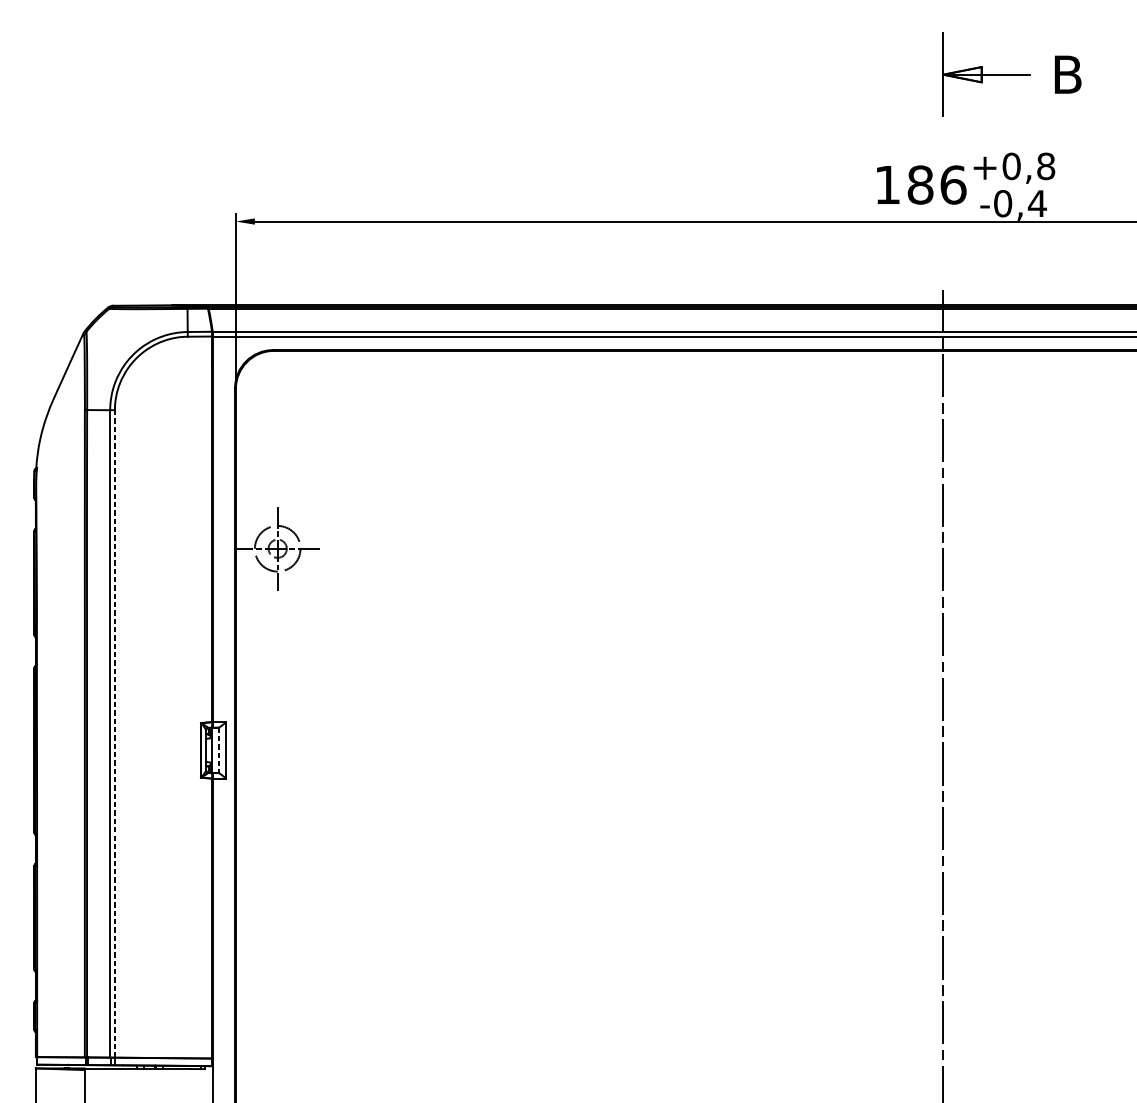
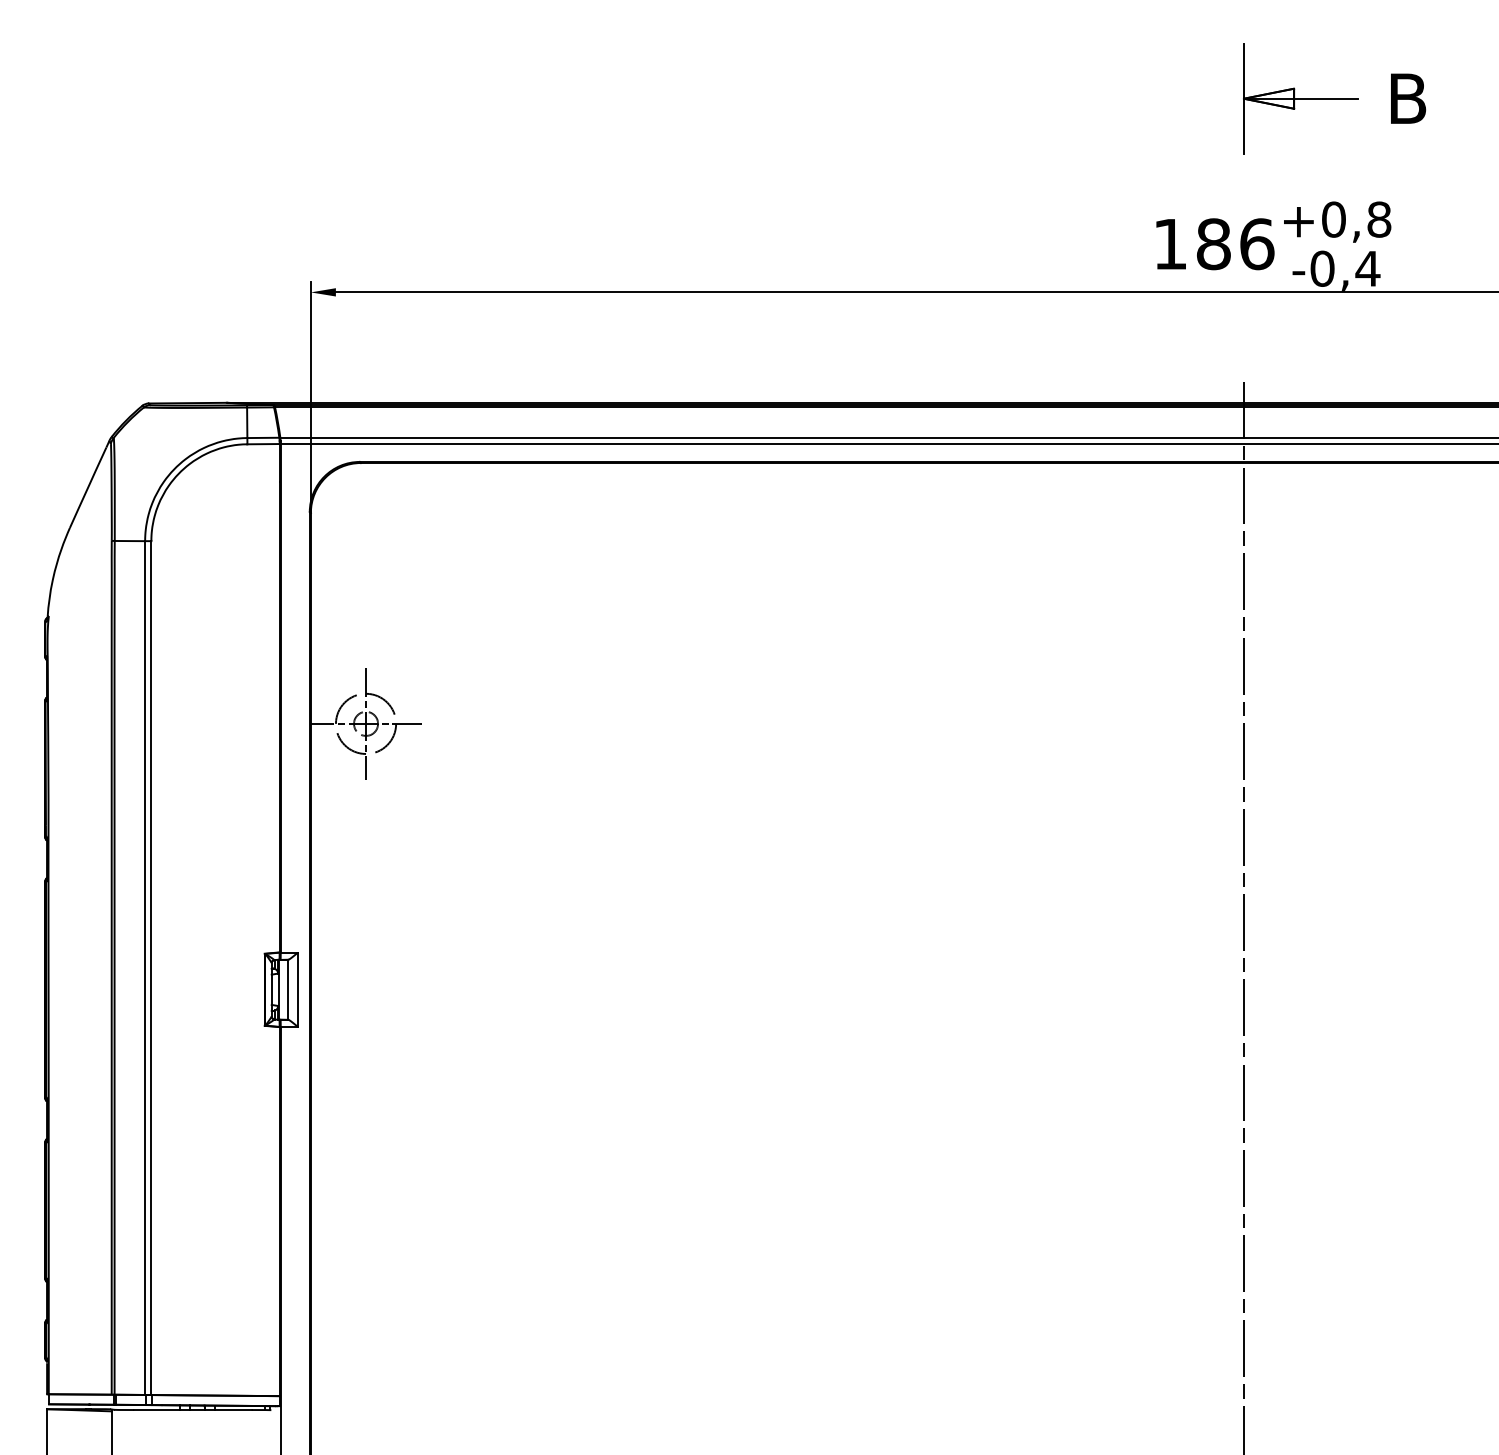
line: (115, 734) -> (151, 968), dashed -> solid
line: (218, 750) -> (288, 990), dashed -> solid

